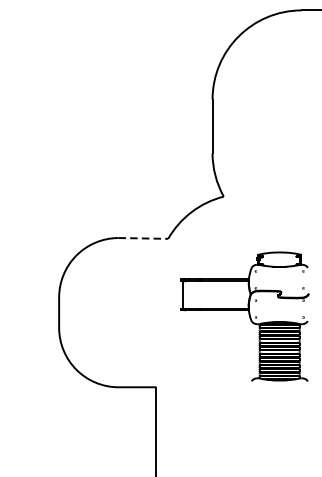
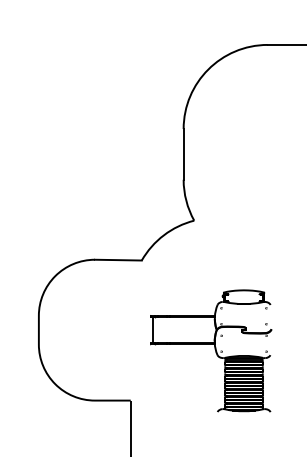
line: (143, 238) -> (118, 260), dashed -> solid
part: (245, 316) -> (211, 350), moved

